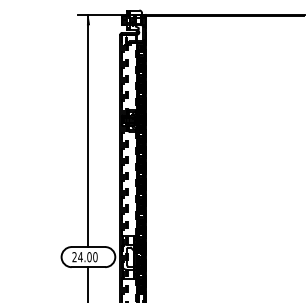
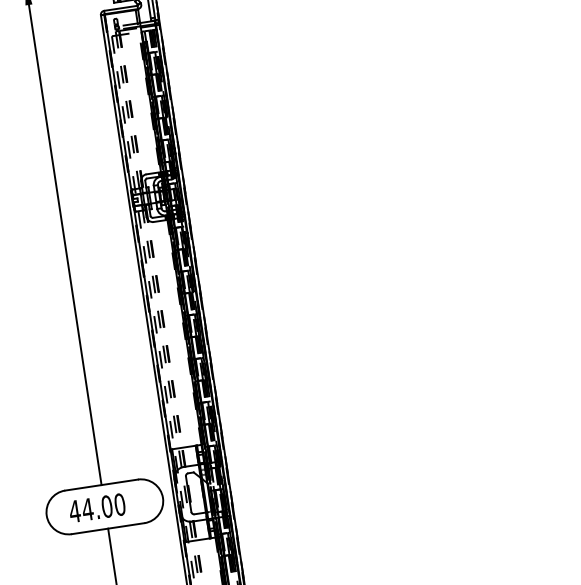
text: (74, 257) -> (74, 512), 24.00 -> 44.00

